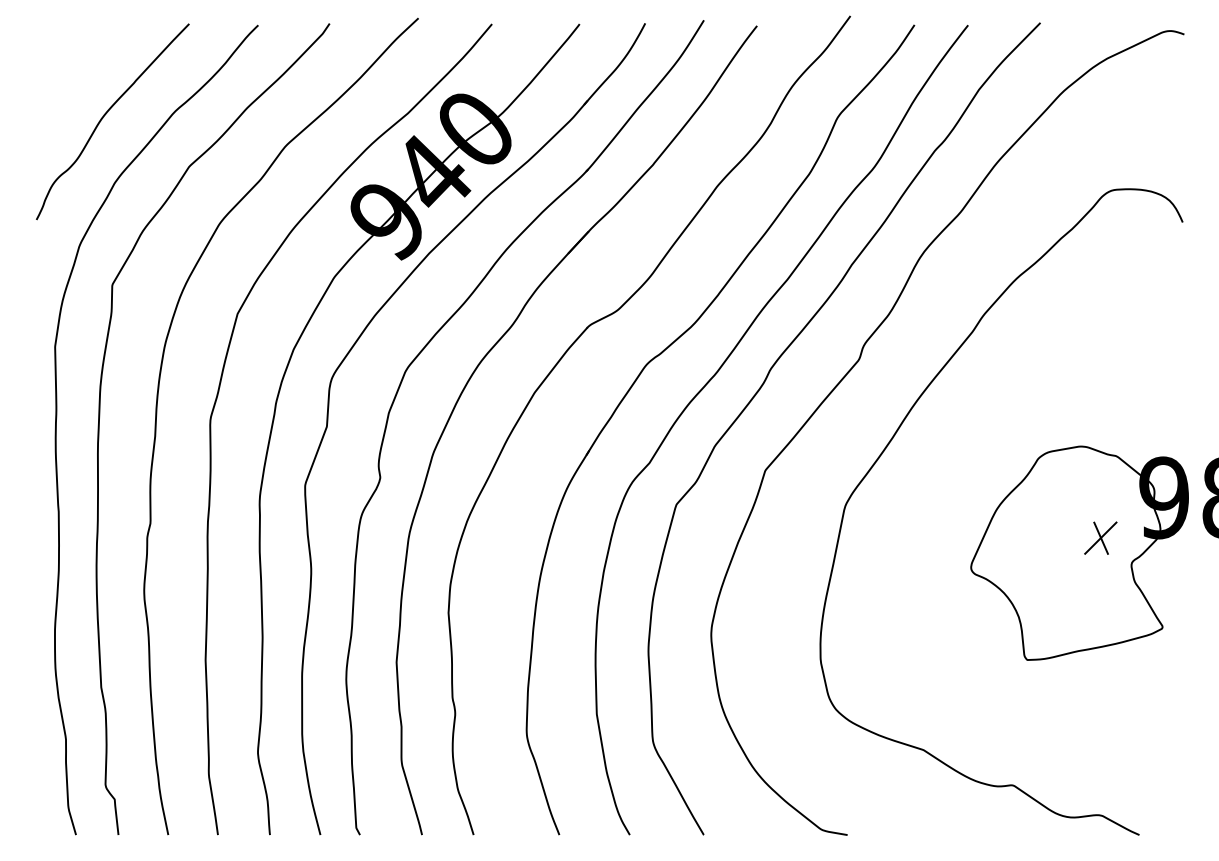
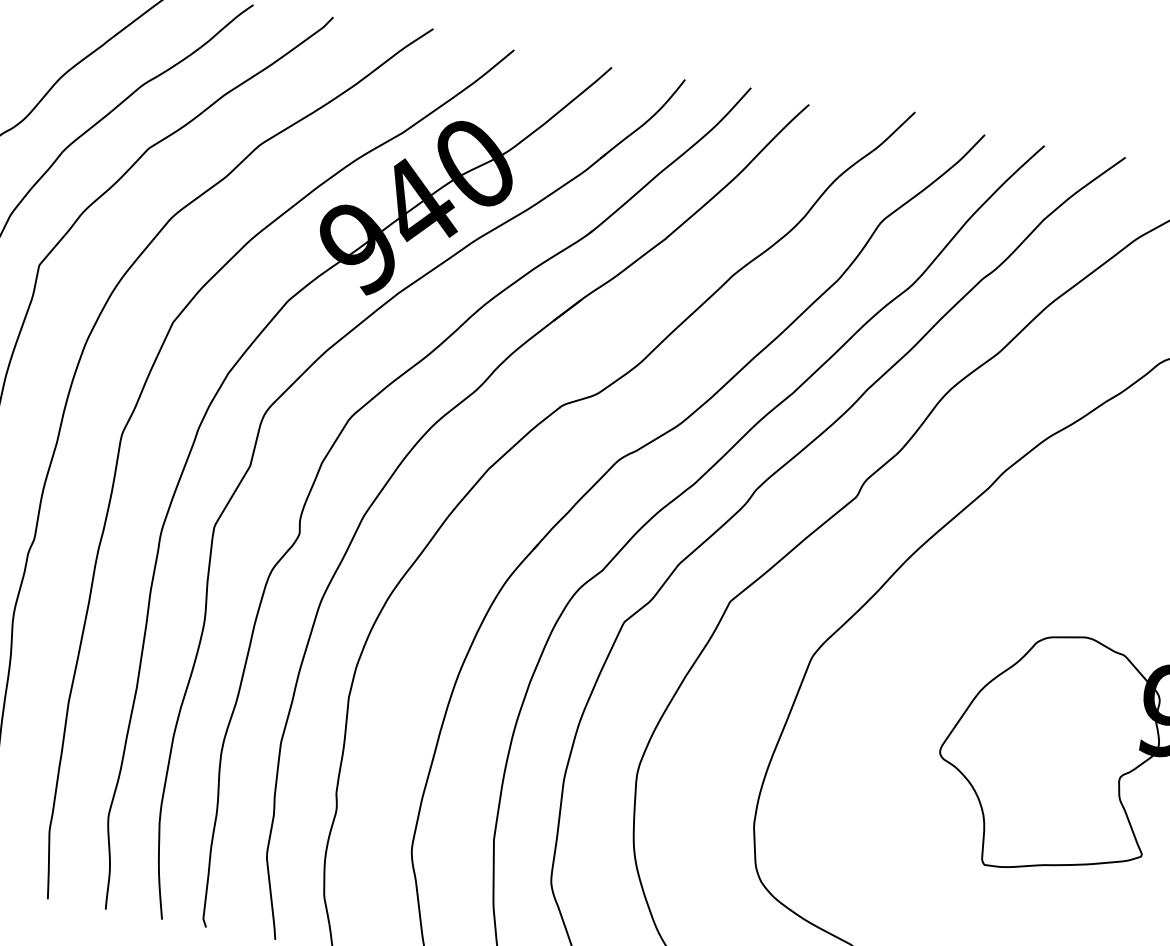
part: (1100, 537) -> (1090, 742), removed

